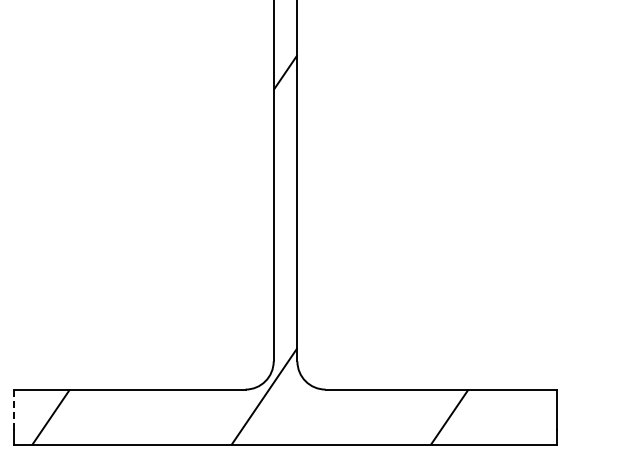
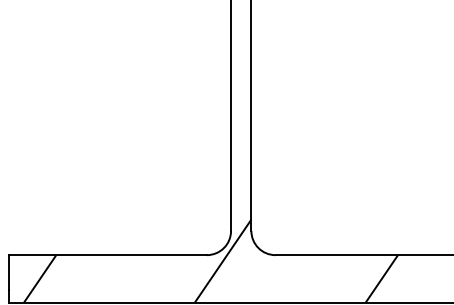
line: (14, 410) -> (8, 273), dashed -> solid

